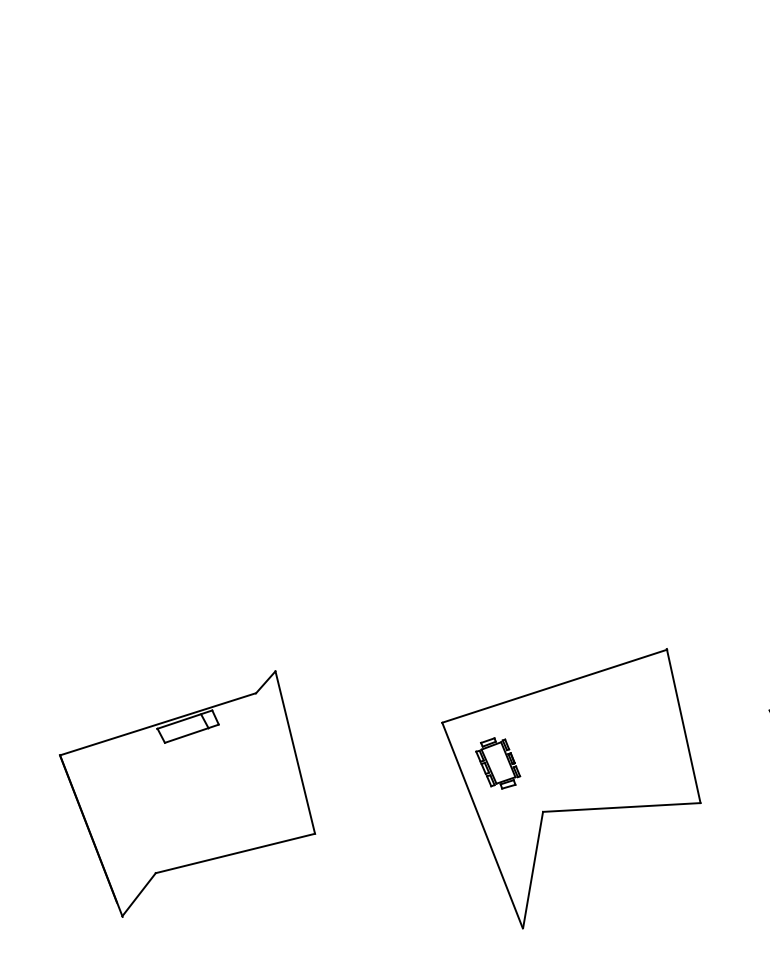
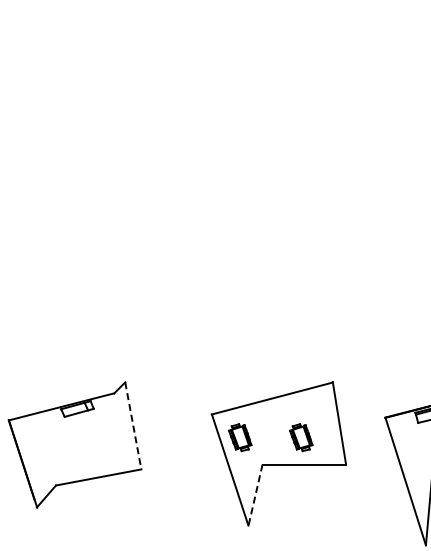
line: (295, 753) -> (133, 426), solid -> dashed
part: (613, 756) -> (301, 437), added
line: (533, 870) -> (255, 495), solid -> dashed

